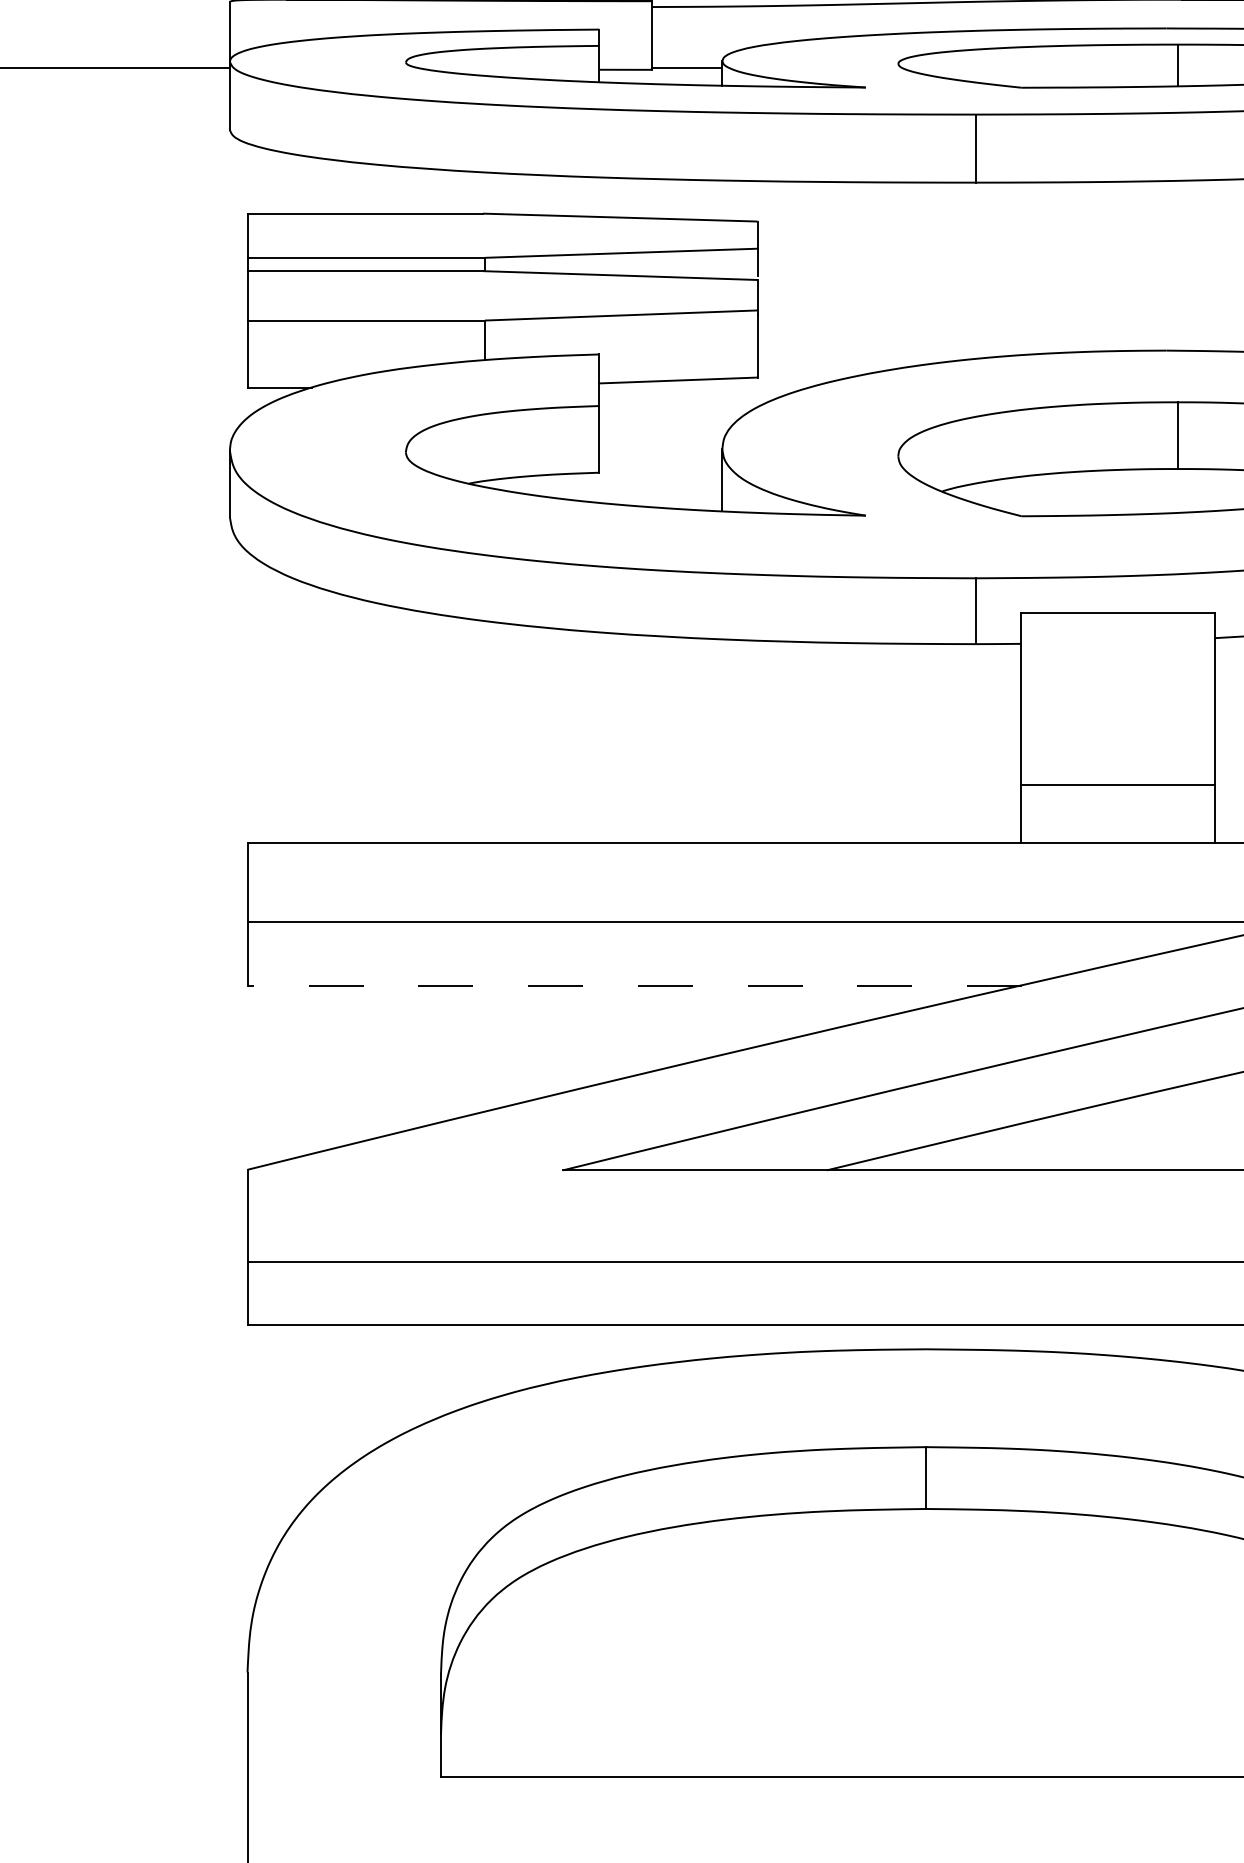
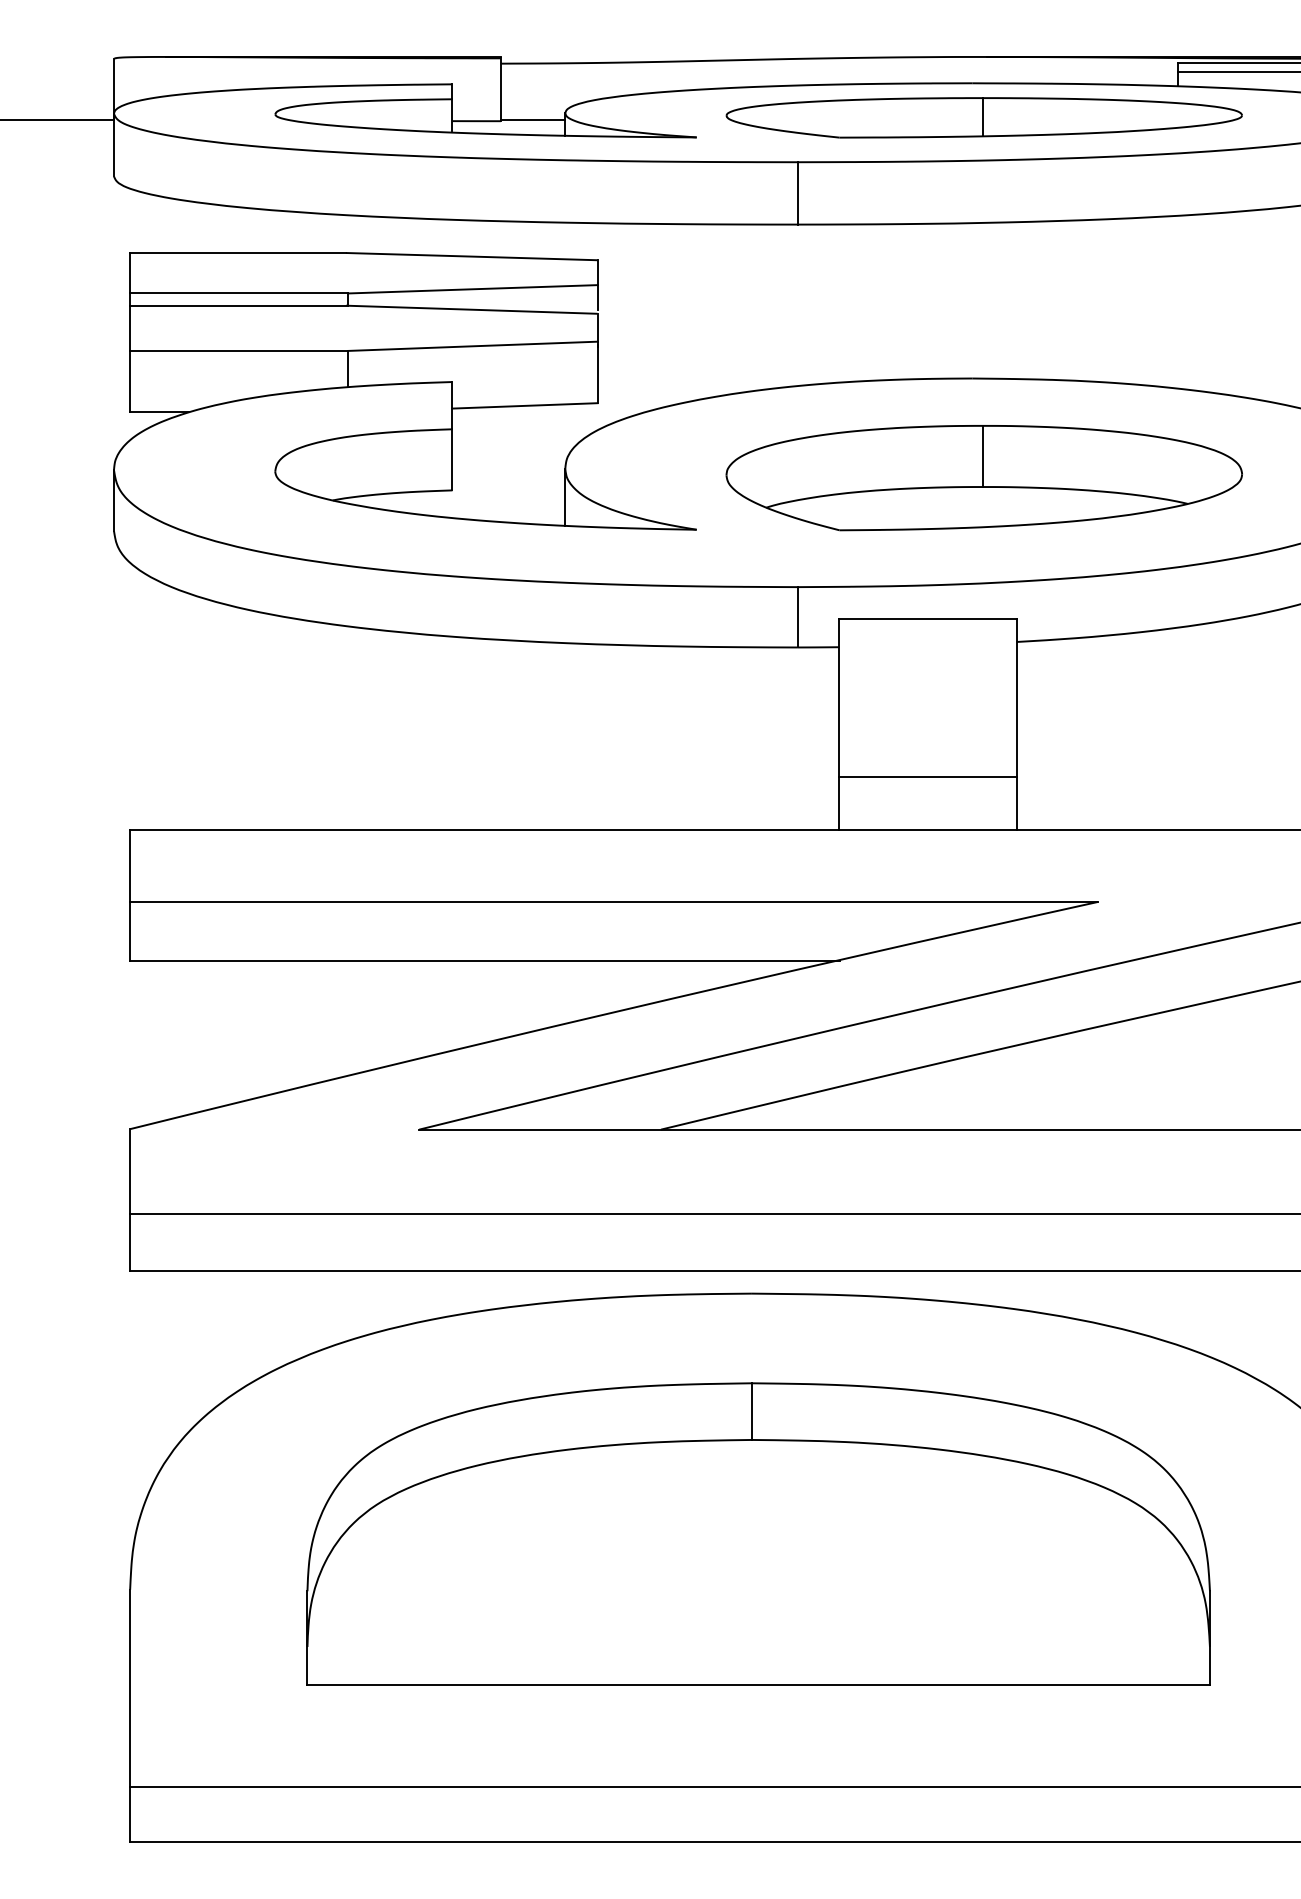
line: (635, 985) -> (485, 960), dashed -> solid

